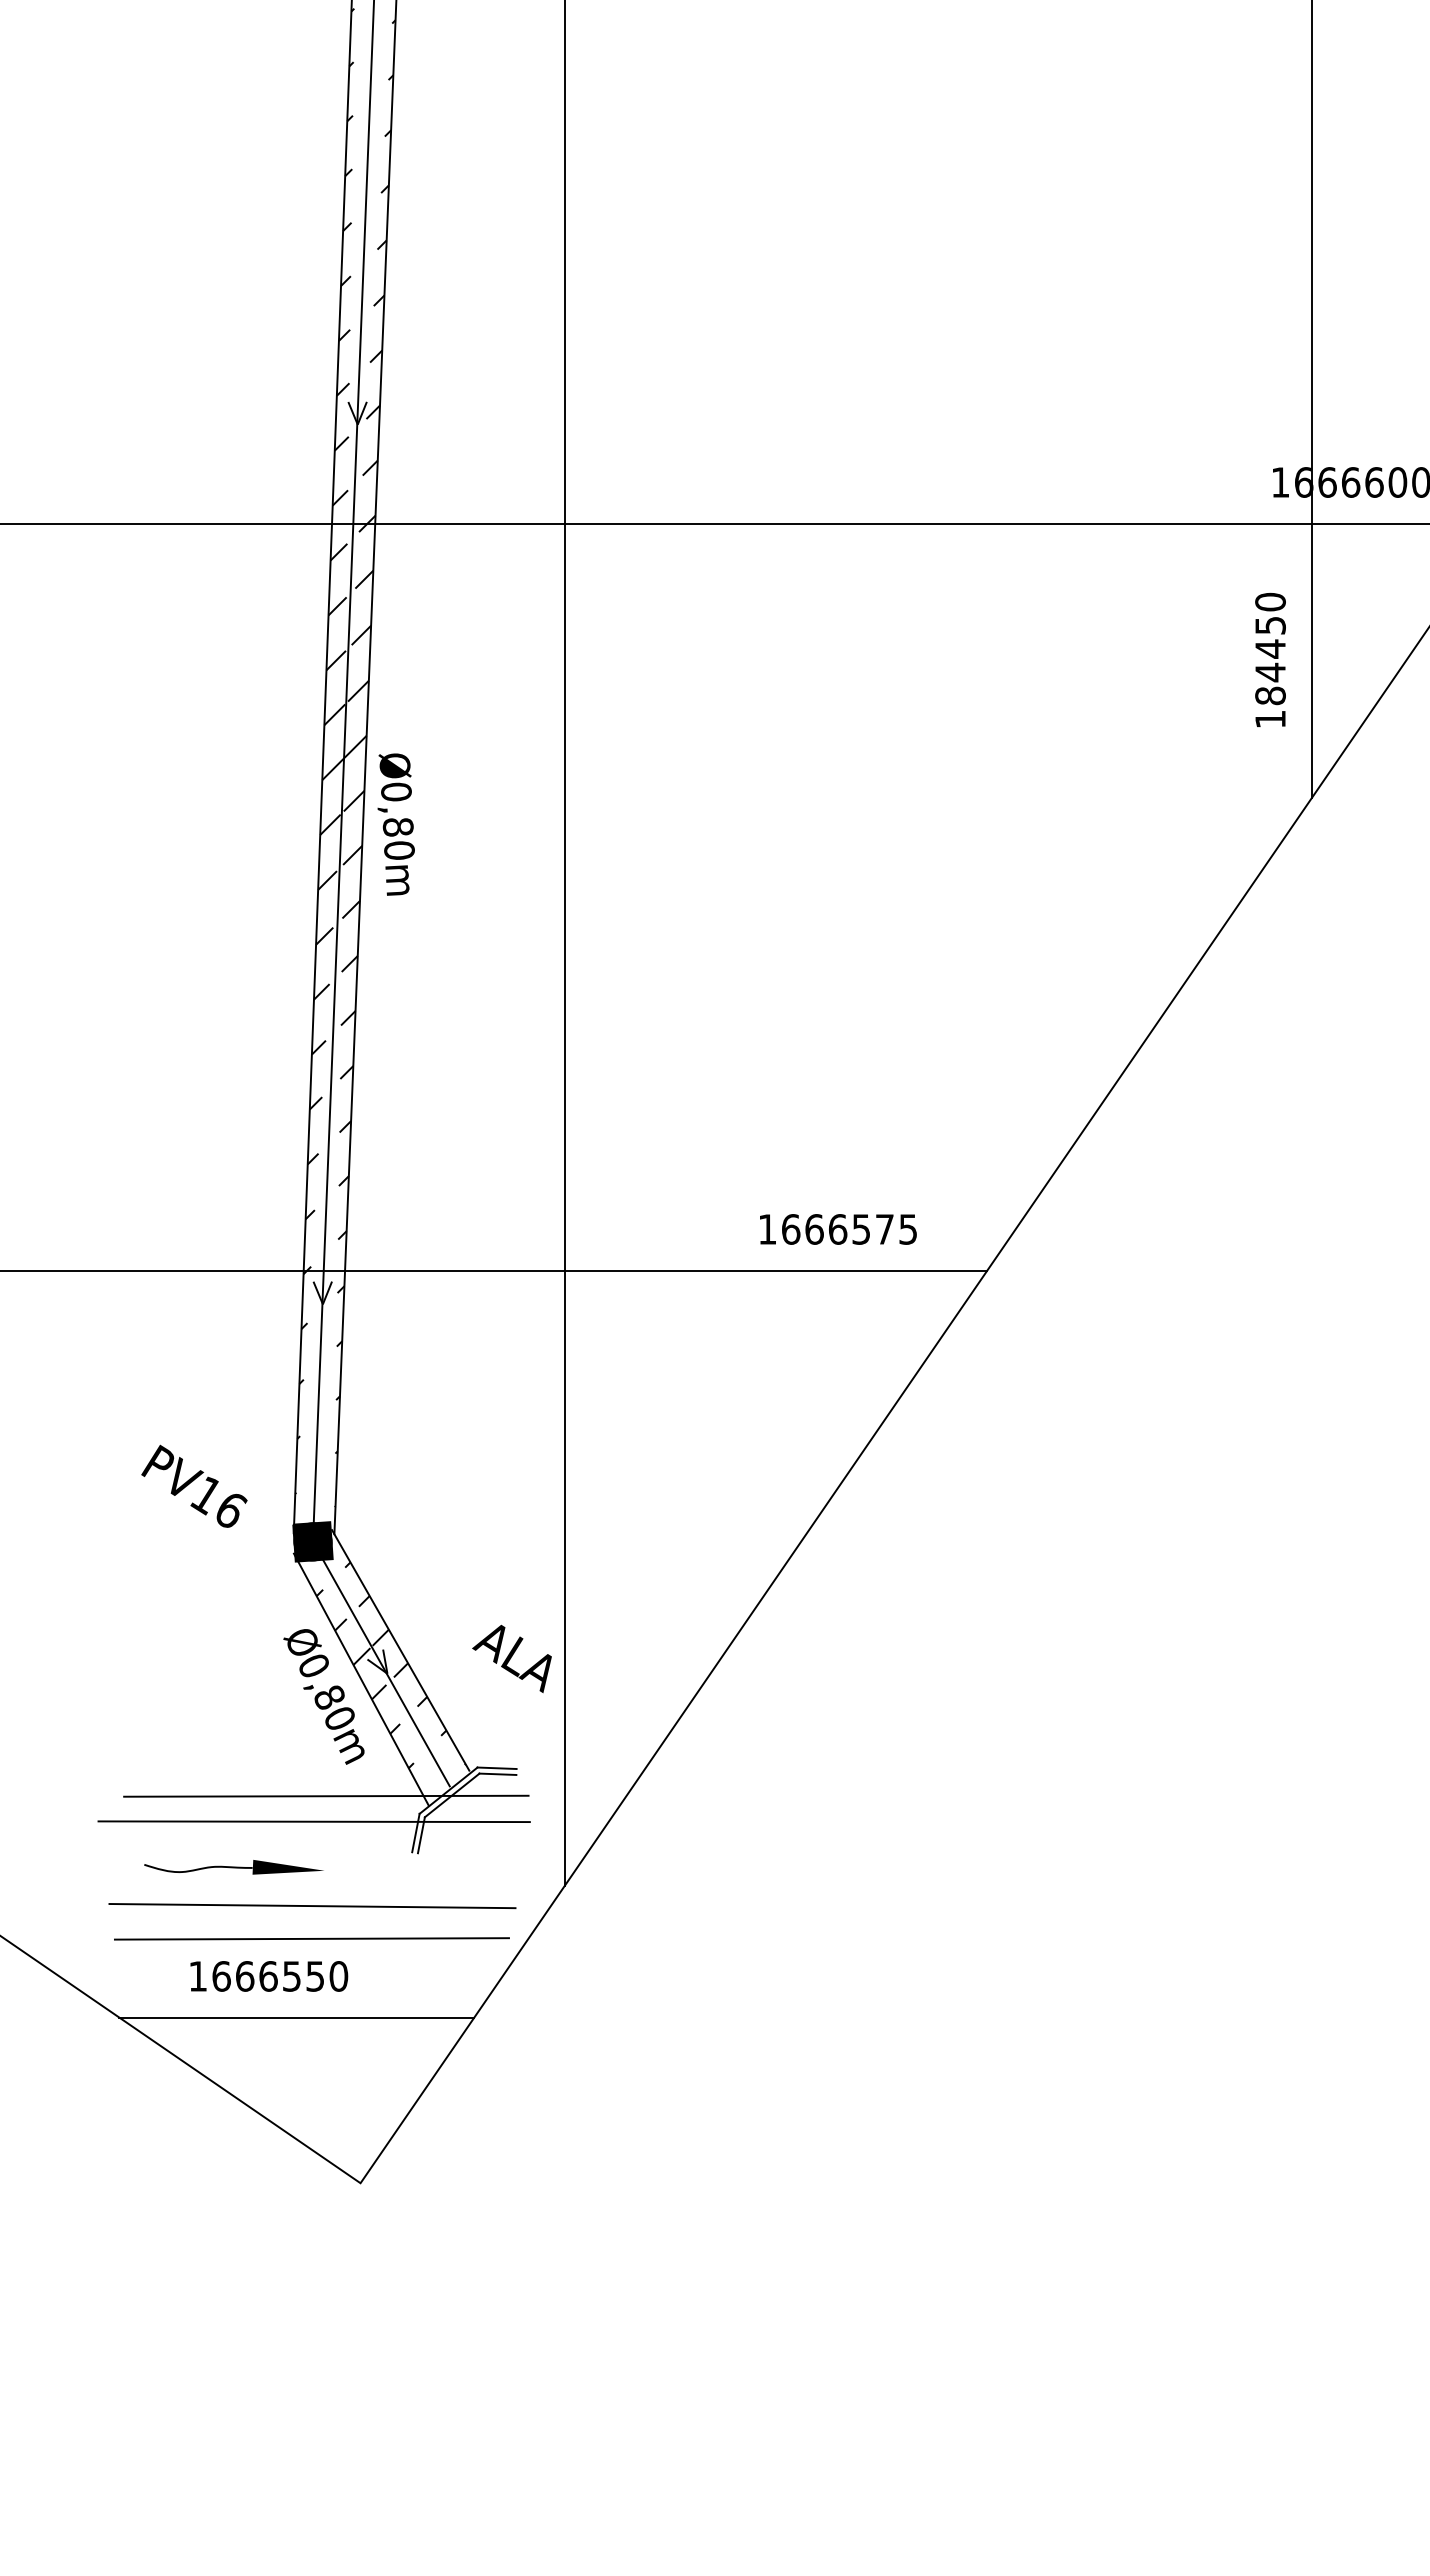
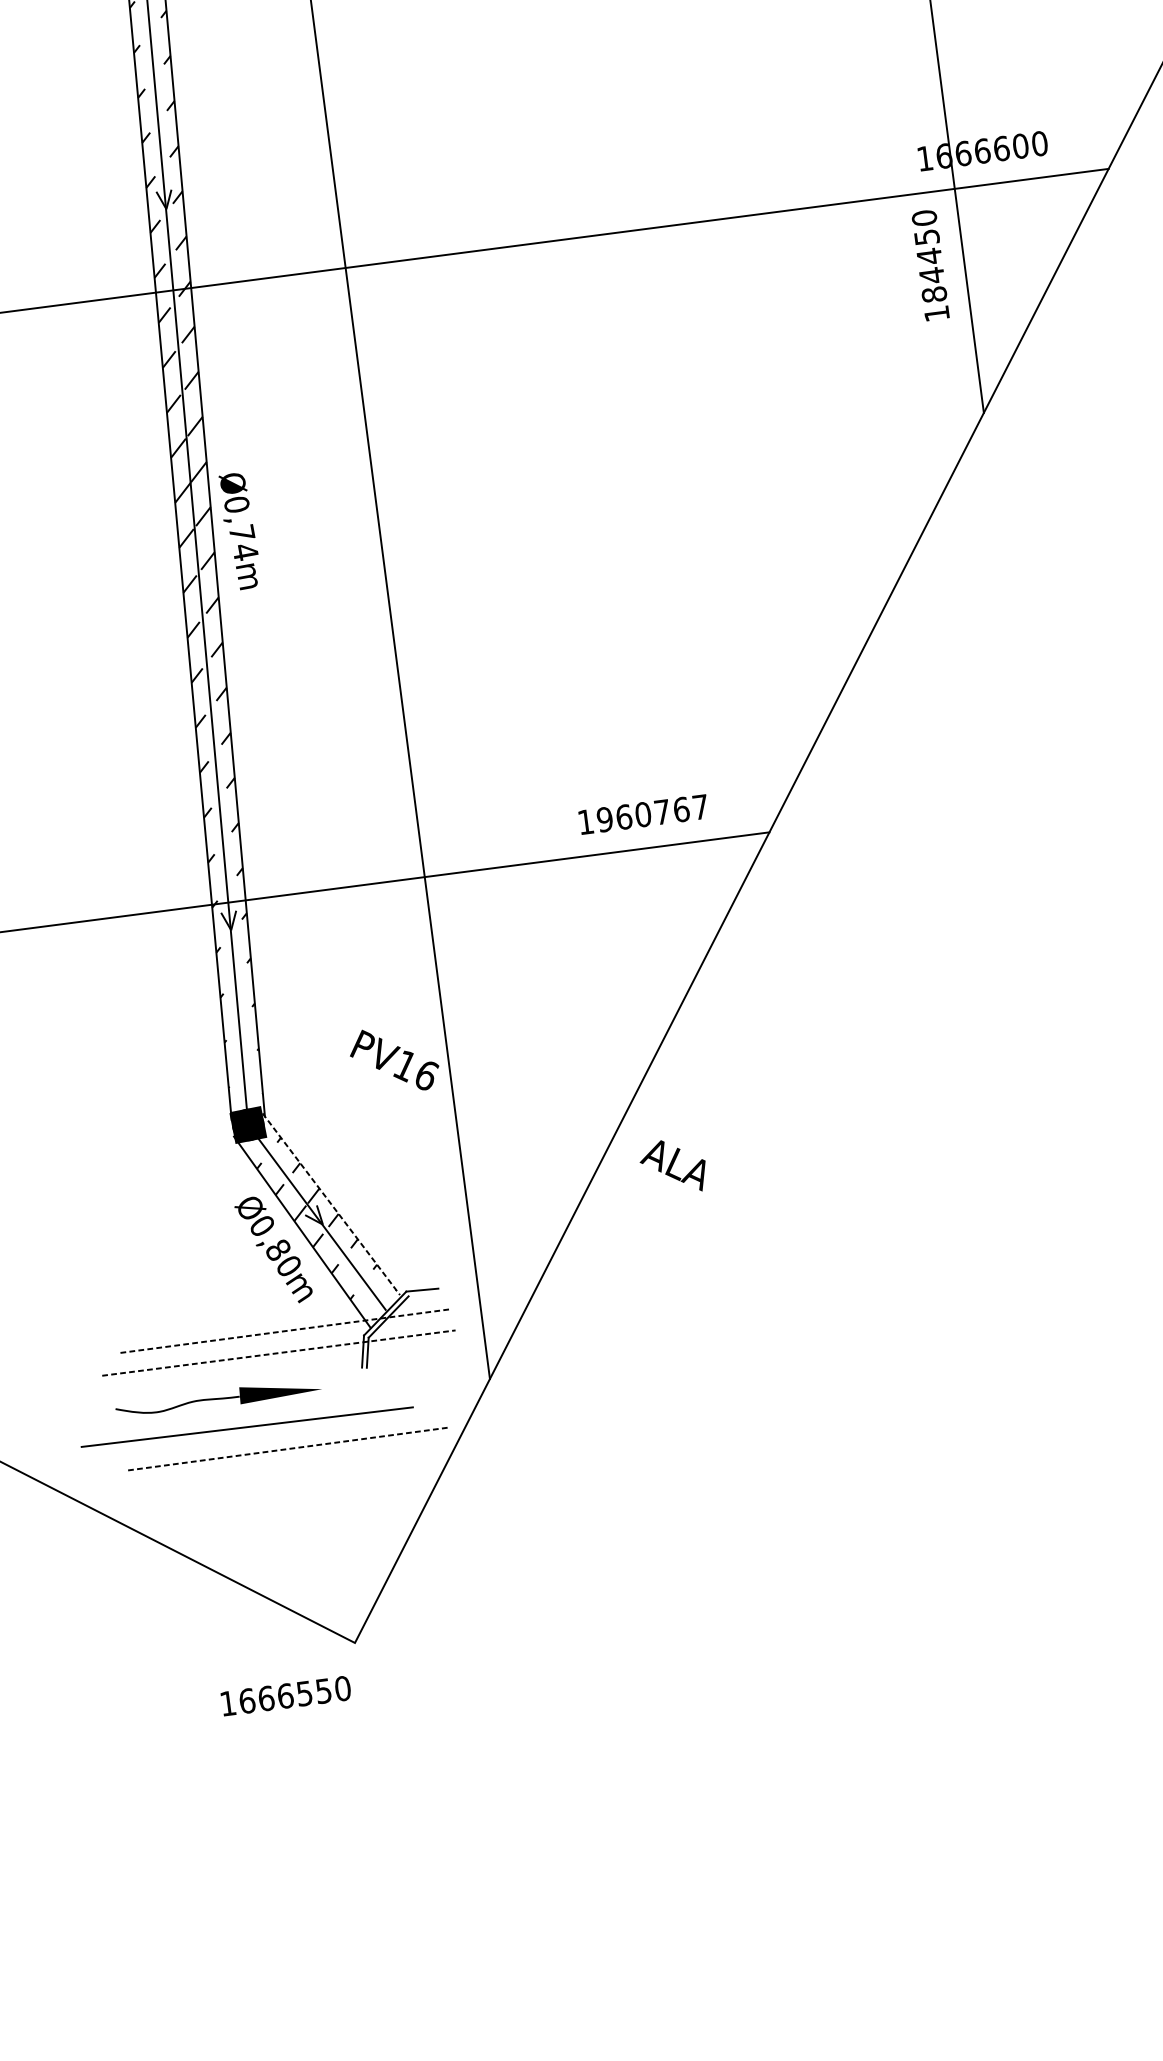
text: (1270, 659) -> (930, 264), moved
text: (398, 838) -> (243, 542), Ø0,80m -> Ø0,74m
text: (848, 1229) -> (651, 813), 1666575 -> 1960767
text: (194, 1485) -> (394, 1059), moved
line: (400, 1650) -> (331, 1204), solid -> dashed
text: (511, 1658) -> (672, 1166), moved
line: (497, 1773) -> (423, 1294), removed
line: (326, 1796) -> (286, 1331), solid -> dashed
line: (314, 1821) -> (279, 1352), solid -> dashed
part: (233, 1867) -> (217, 1398), size x1.4
line: (312, 1906) -> (247, 1427), moved
line: (311, 1938) -> (289, 1448), solid -> dashed
text: (269, 1976) -> (286, 1696), moved
line: (296, 2017) -> (285, 1514), removed

